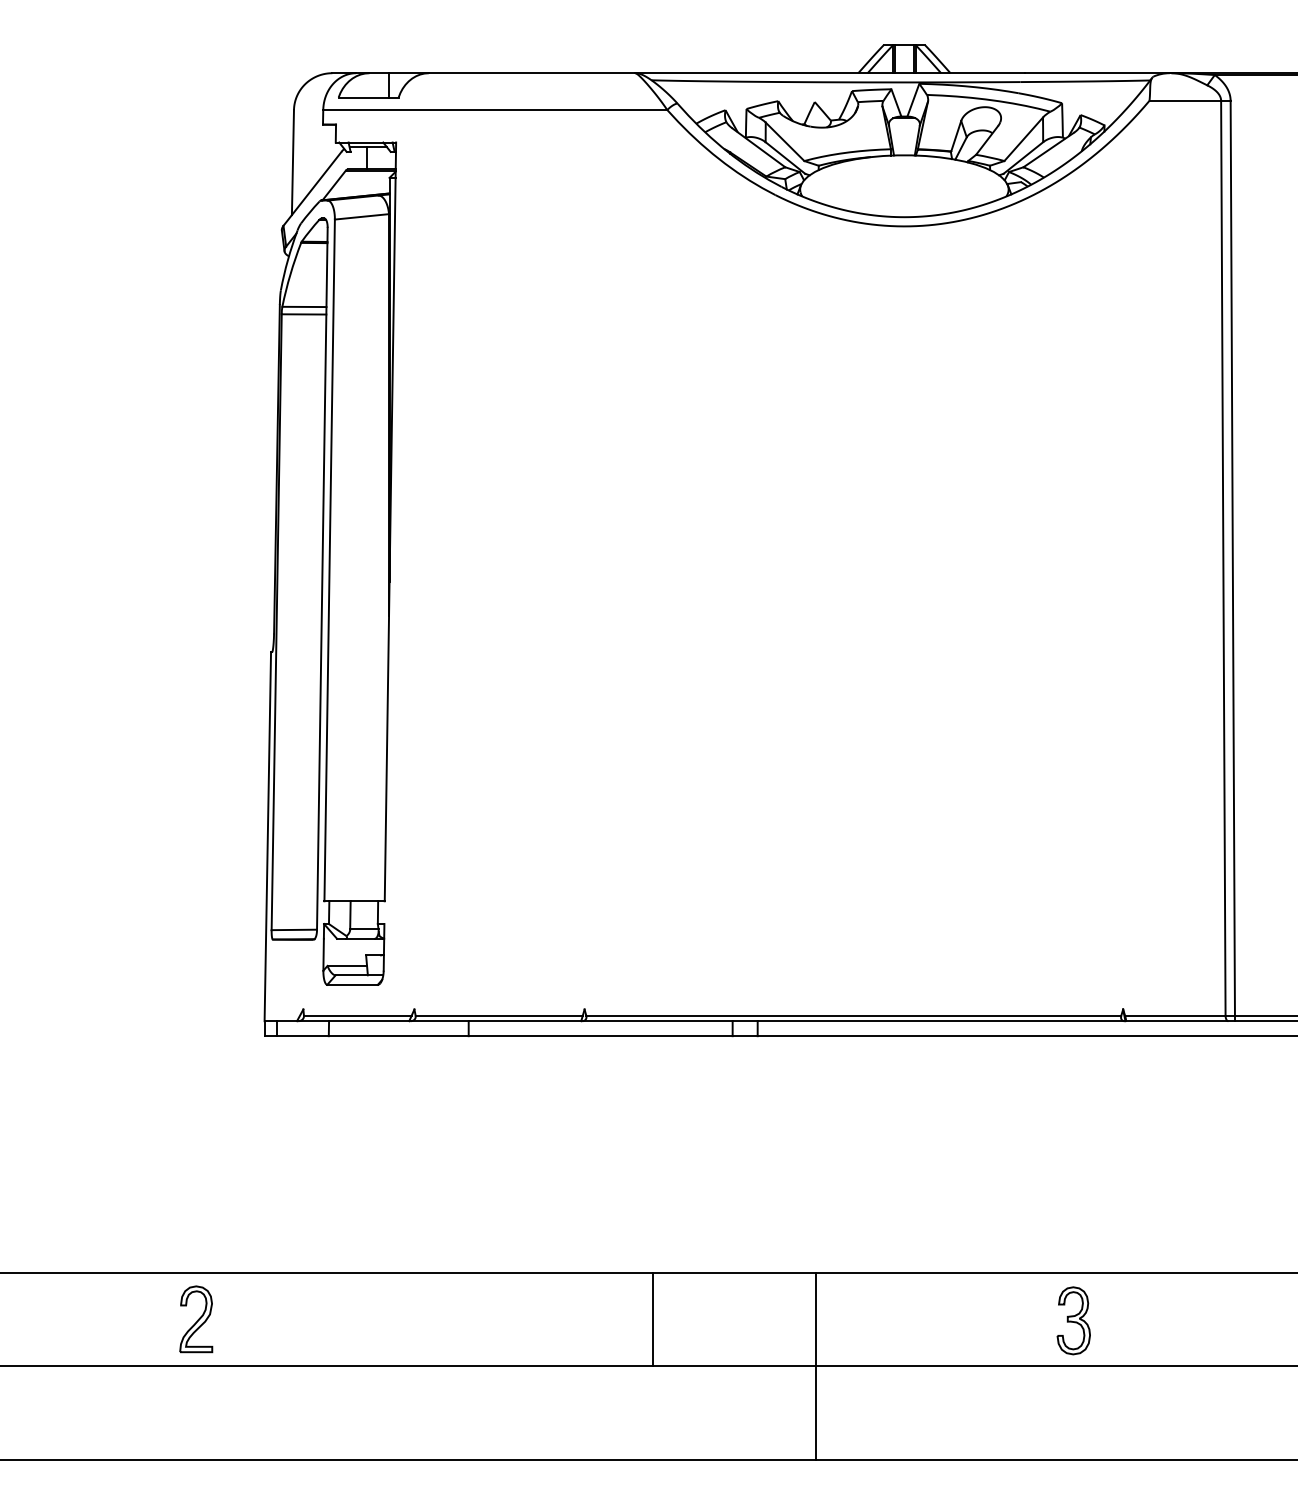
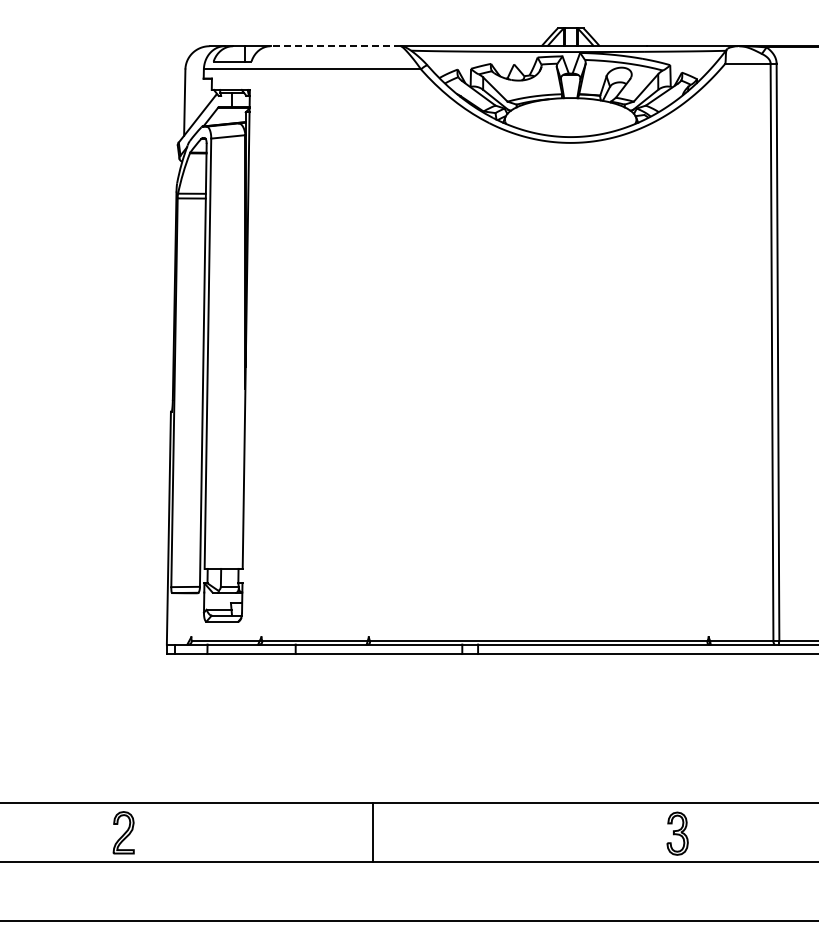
line: (531, 73) -> (335, 46), solid -> dashed
line: (652, 1318) -> (372, 832), moved
line: (816, 1366) -> (515, 862), removed

